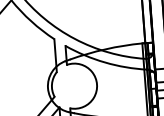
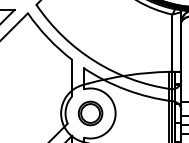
part: (74, 86) -> (90, 113), added

